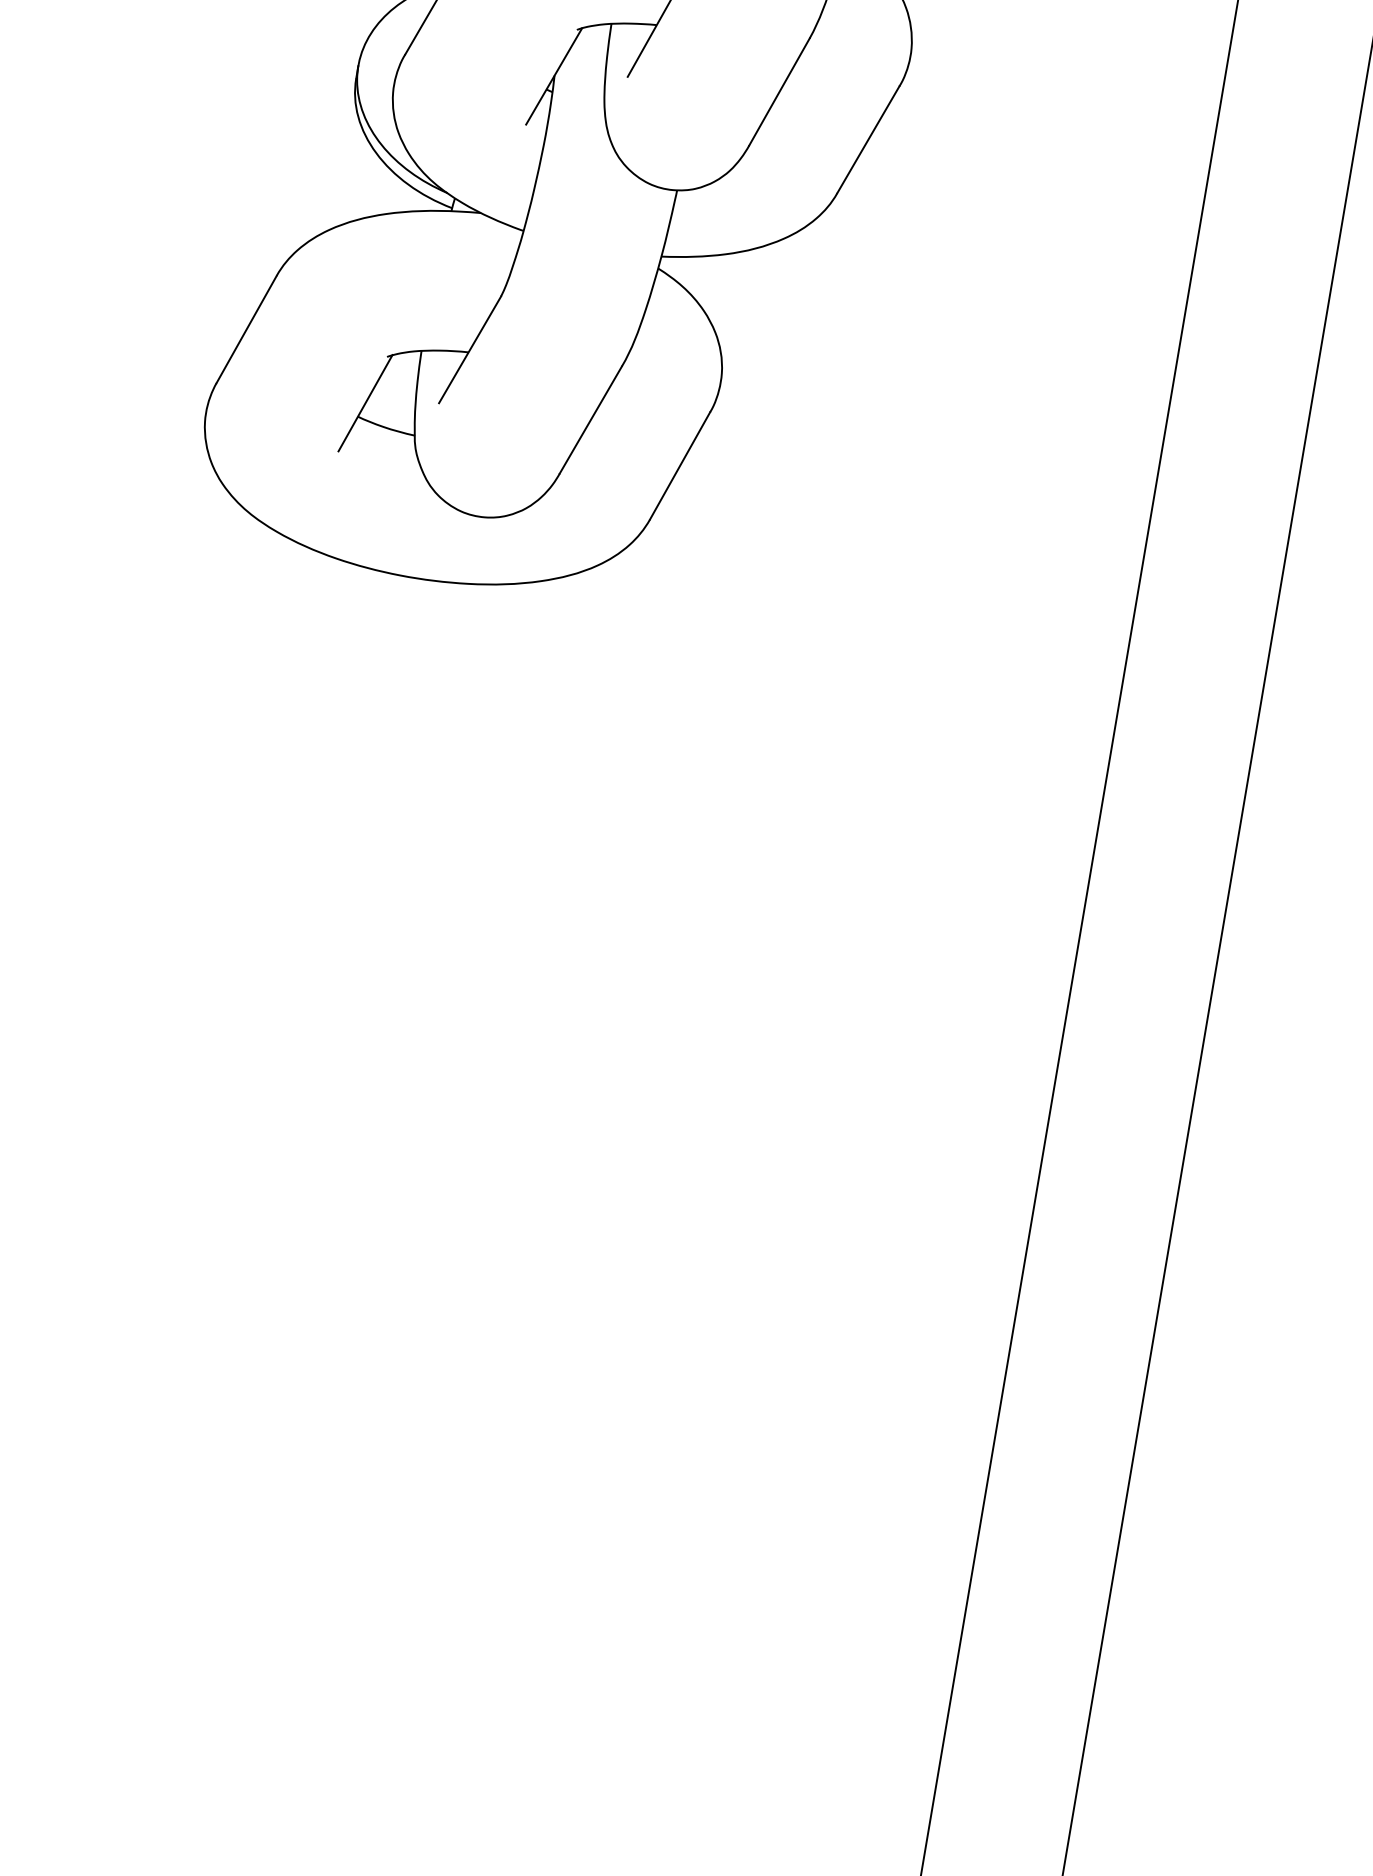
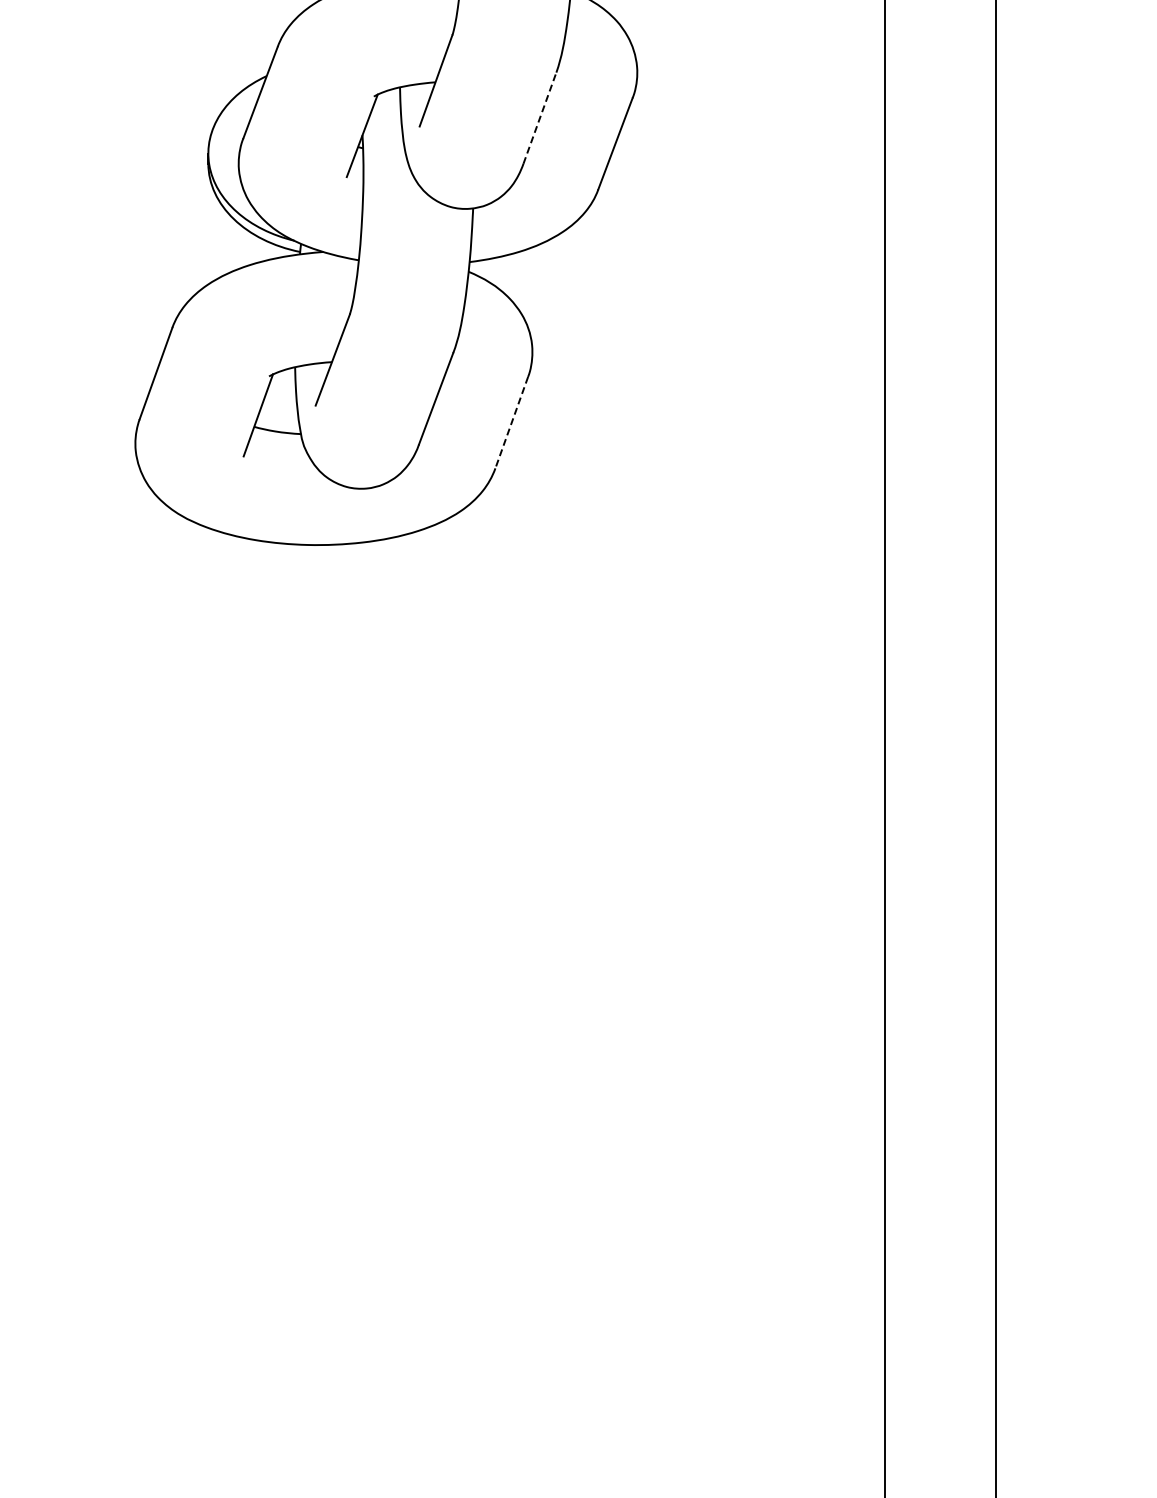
line: (780, 91) -> (540, 117), solid -> dashed
line: (679, 465) -> (511, 422), solid -> dashed

